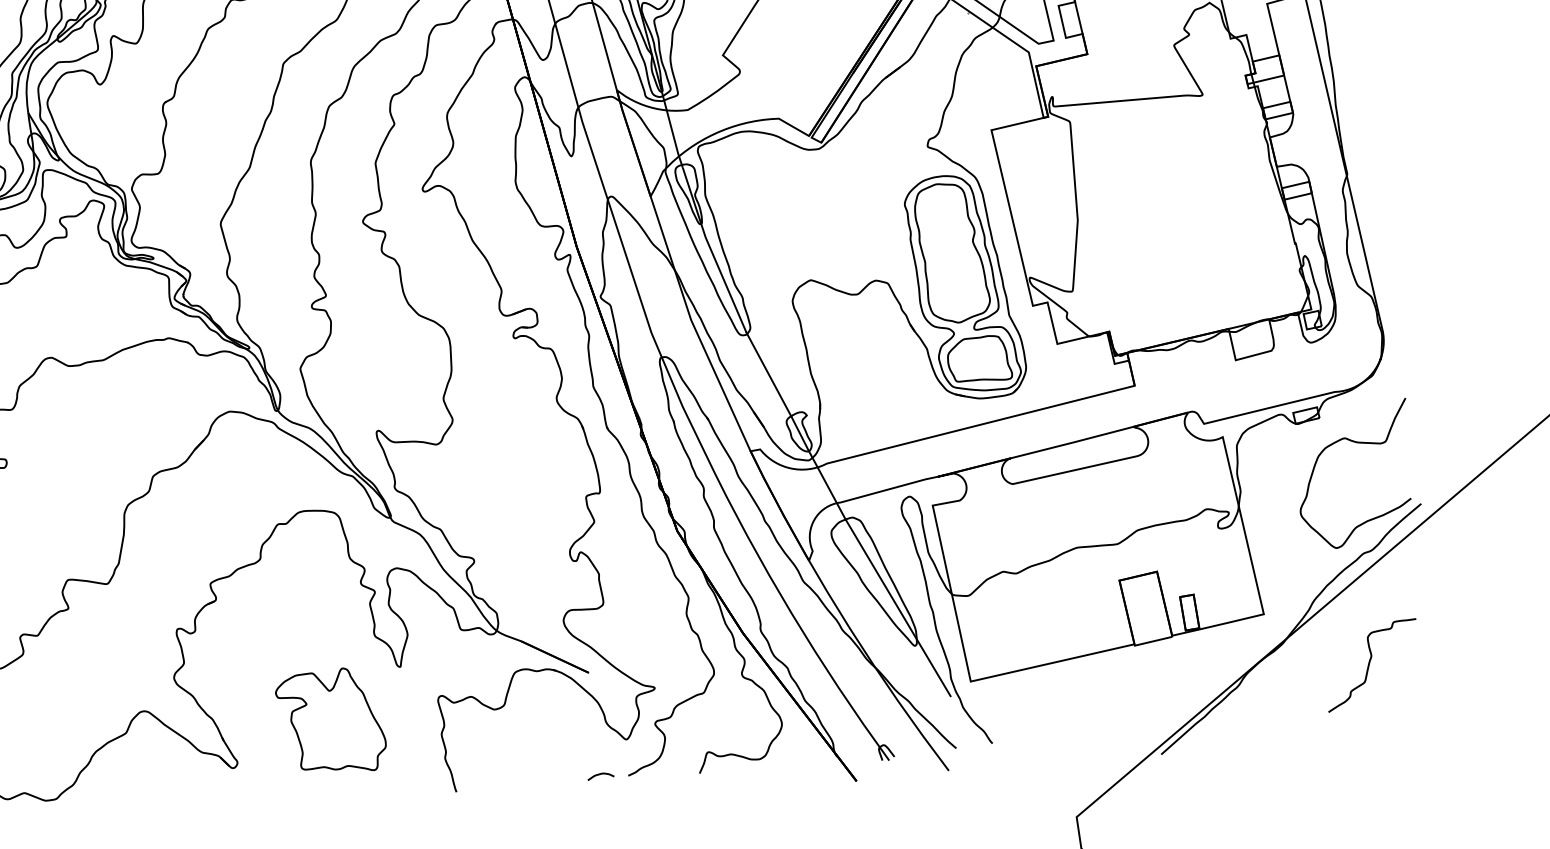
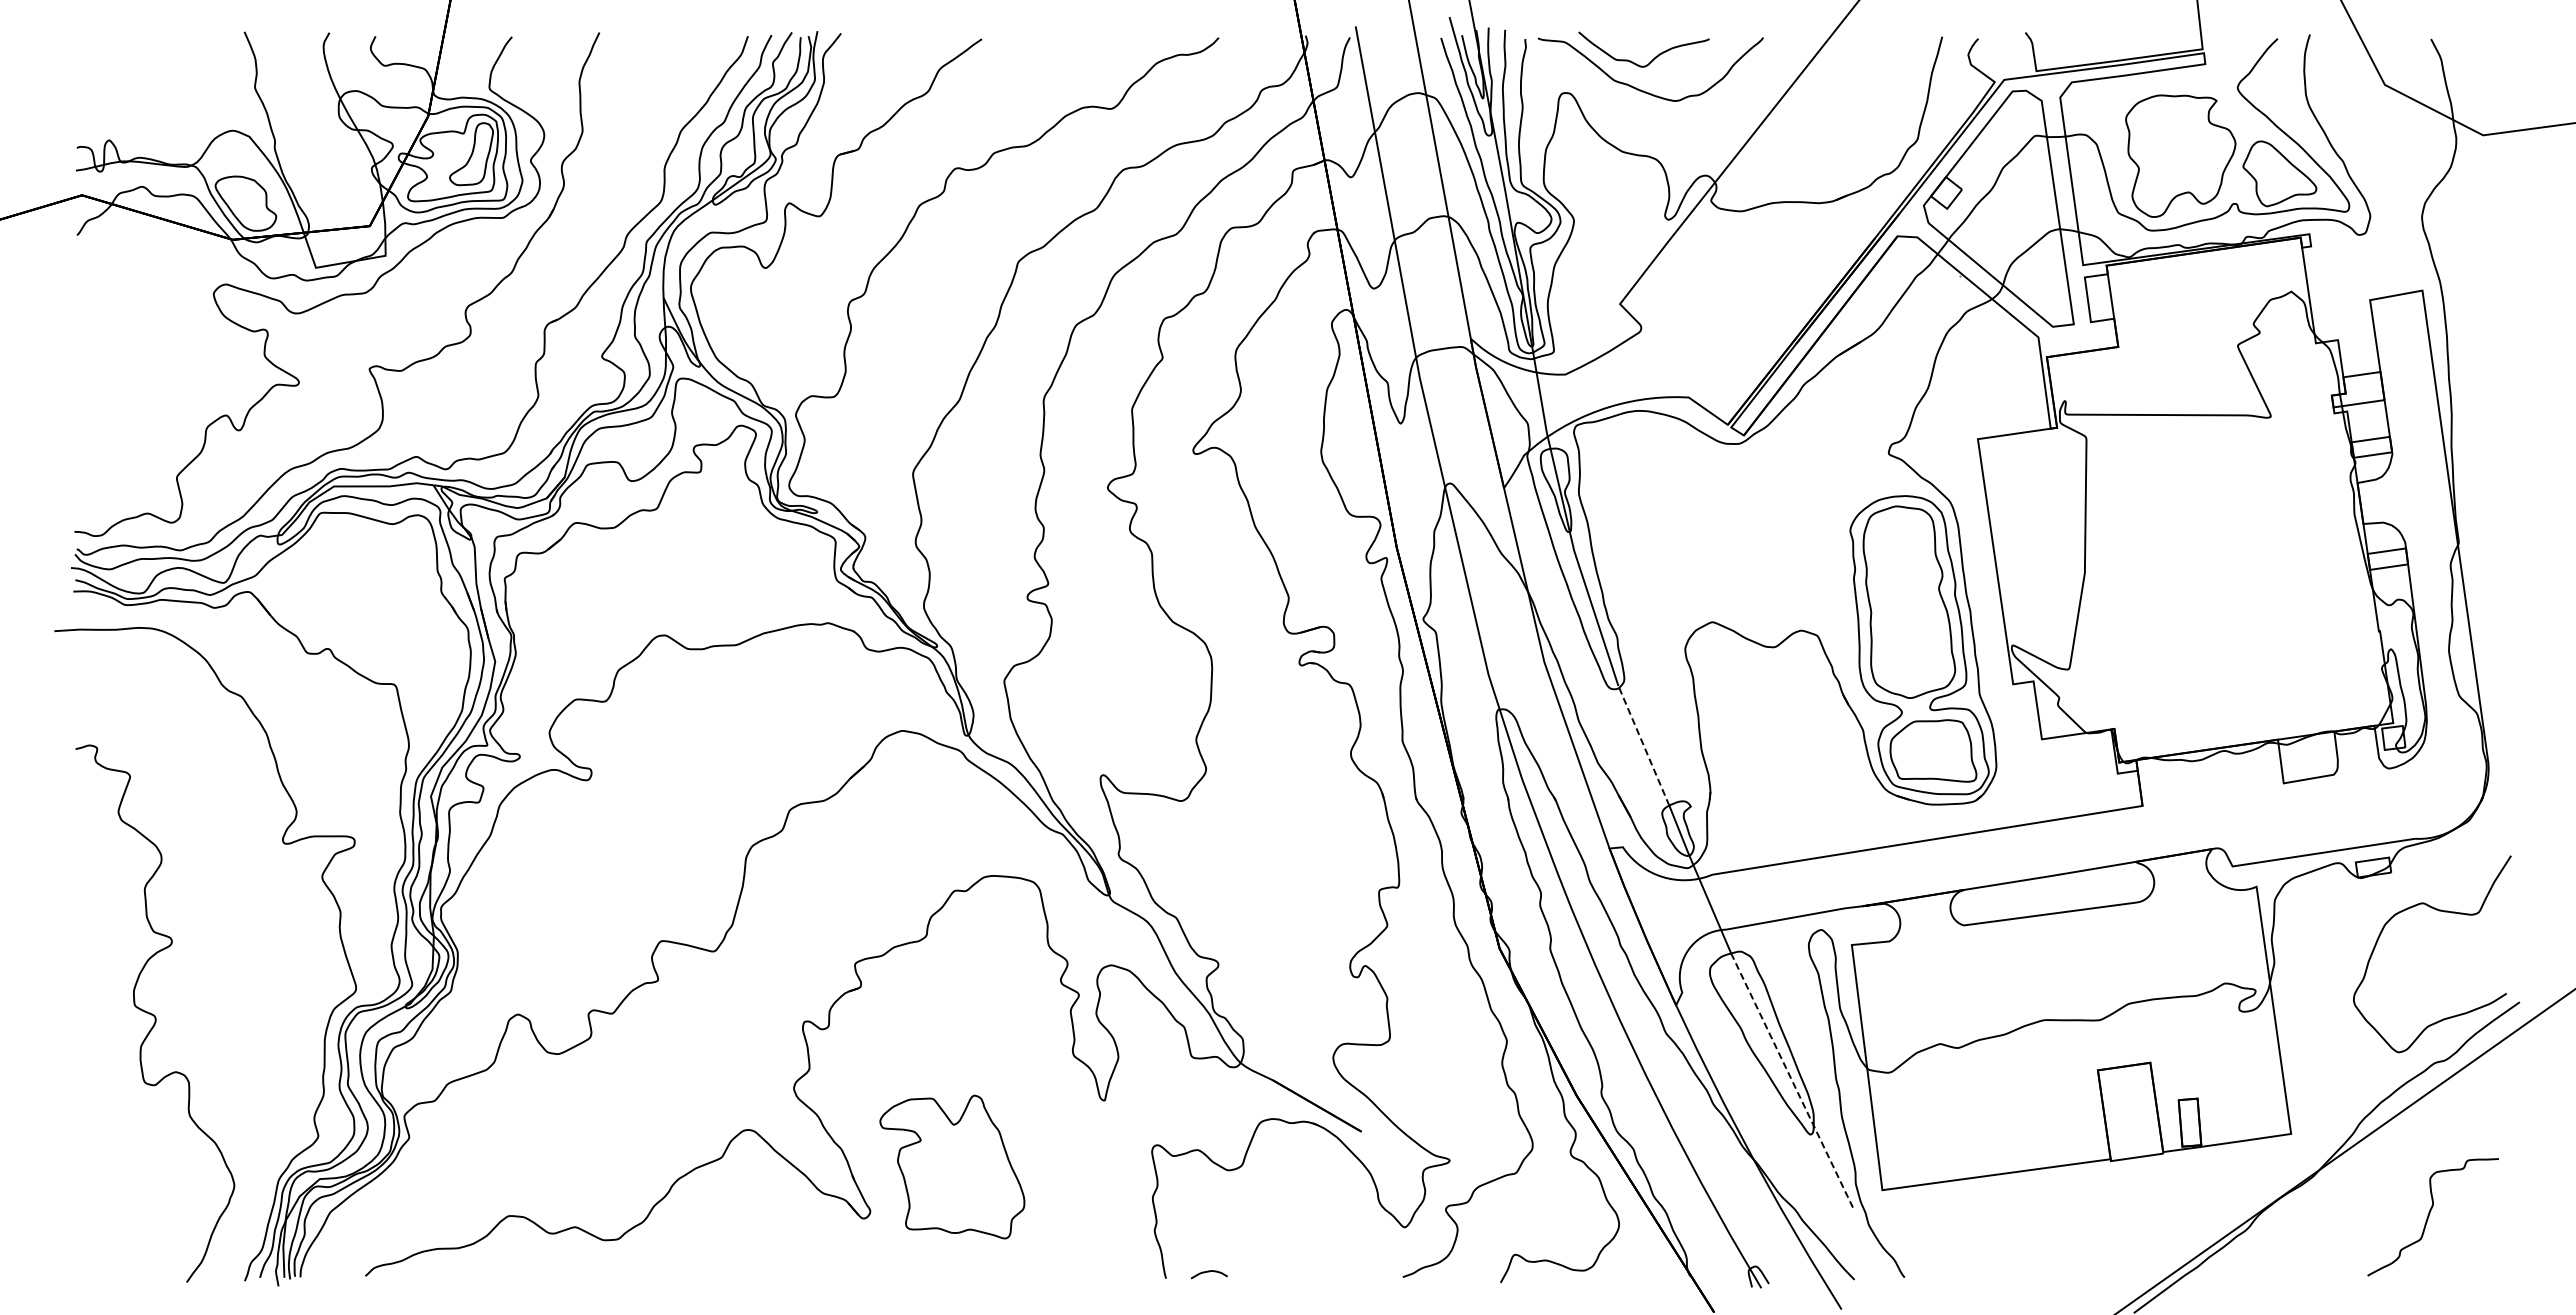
line: (768, 374) -> (1643, 745), solid -> dashed
line: (898, 607) -> (1792, 1080), solid -> dashed
part: (331, 721) -> (952, 1166), moved
curve: (600, 774) -> (1208, 1272), moved

